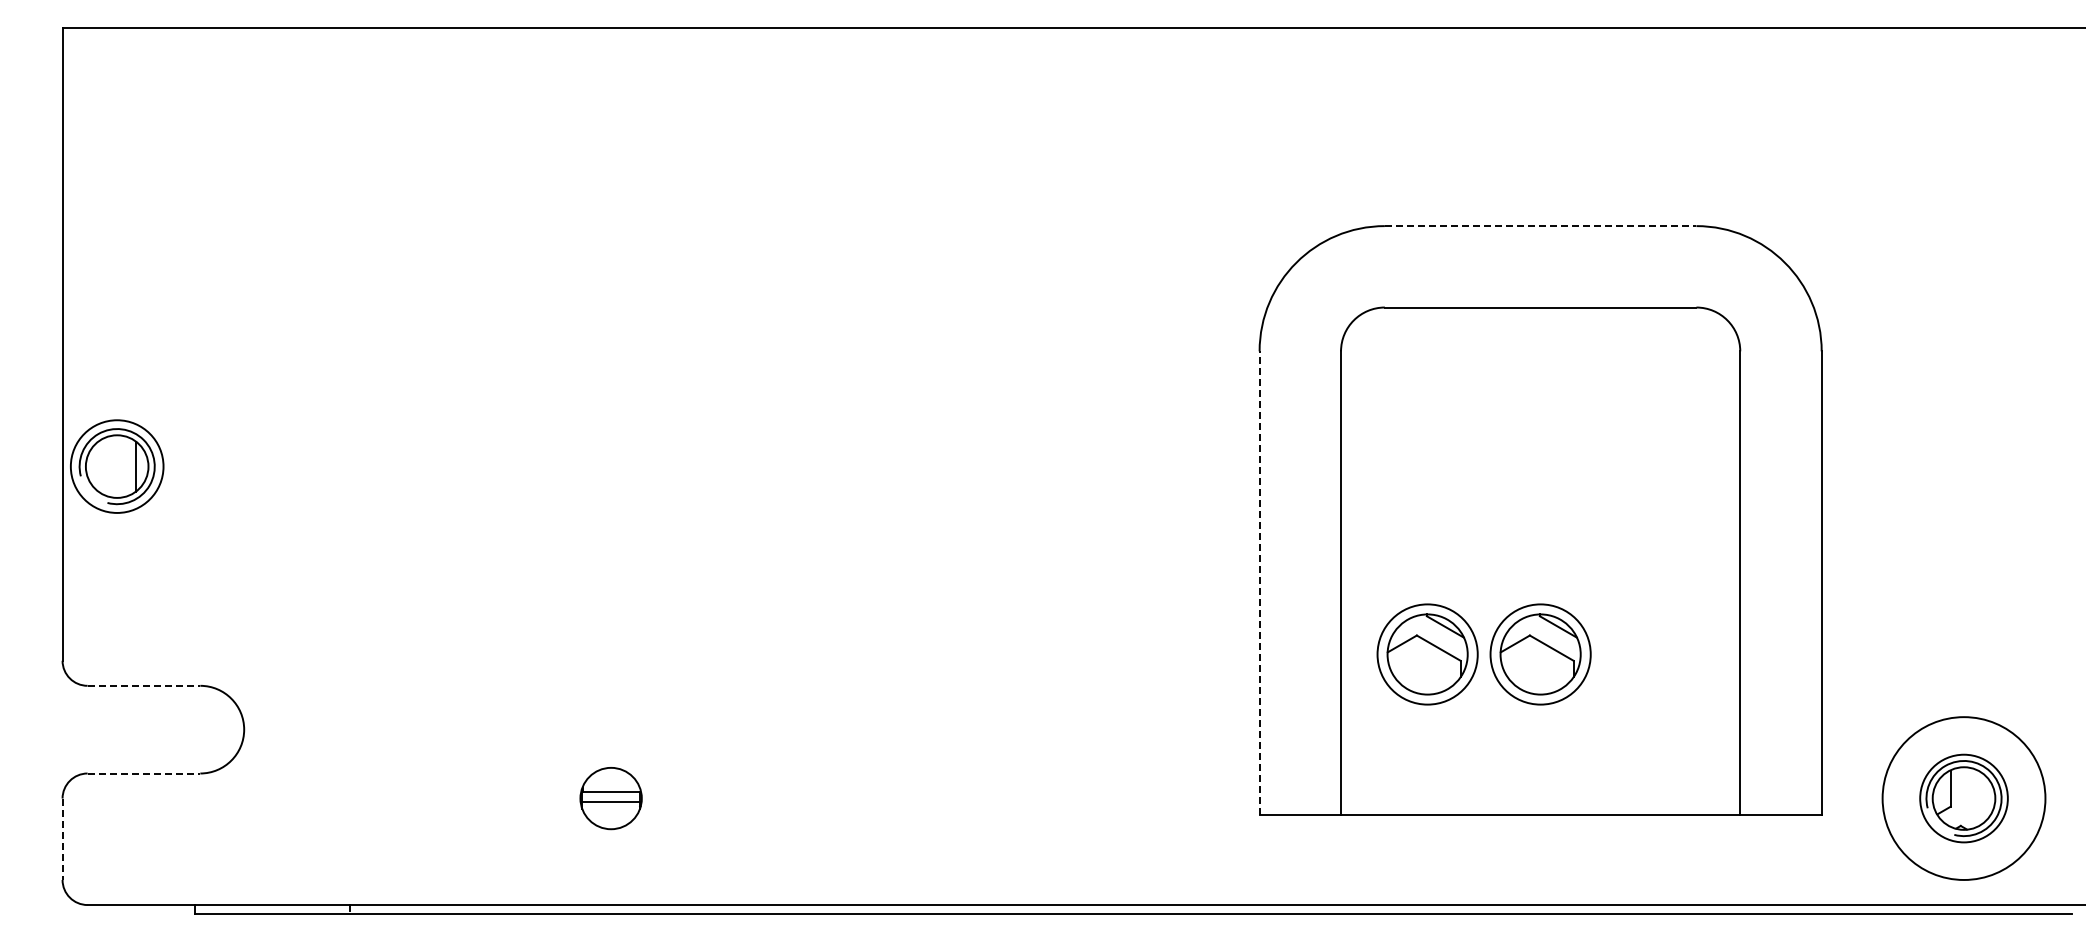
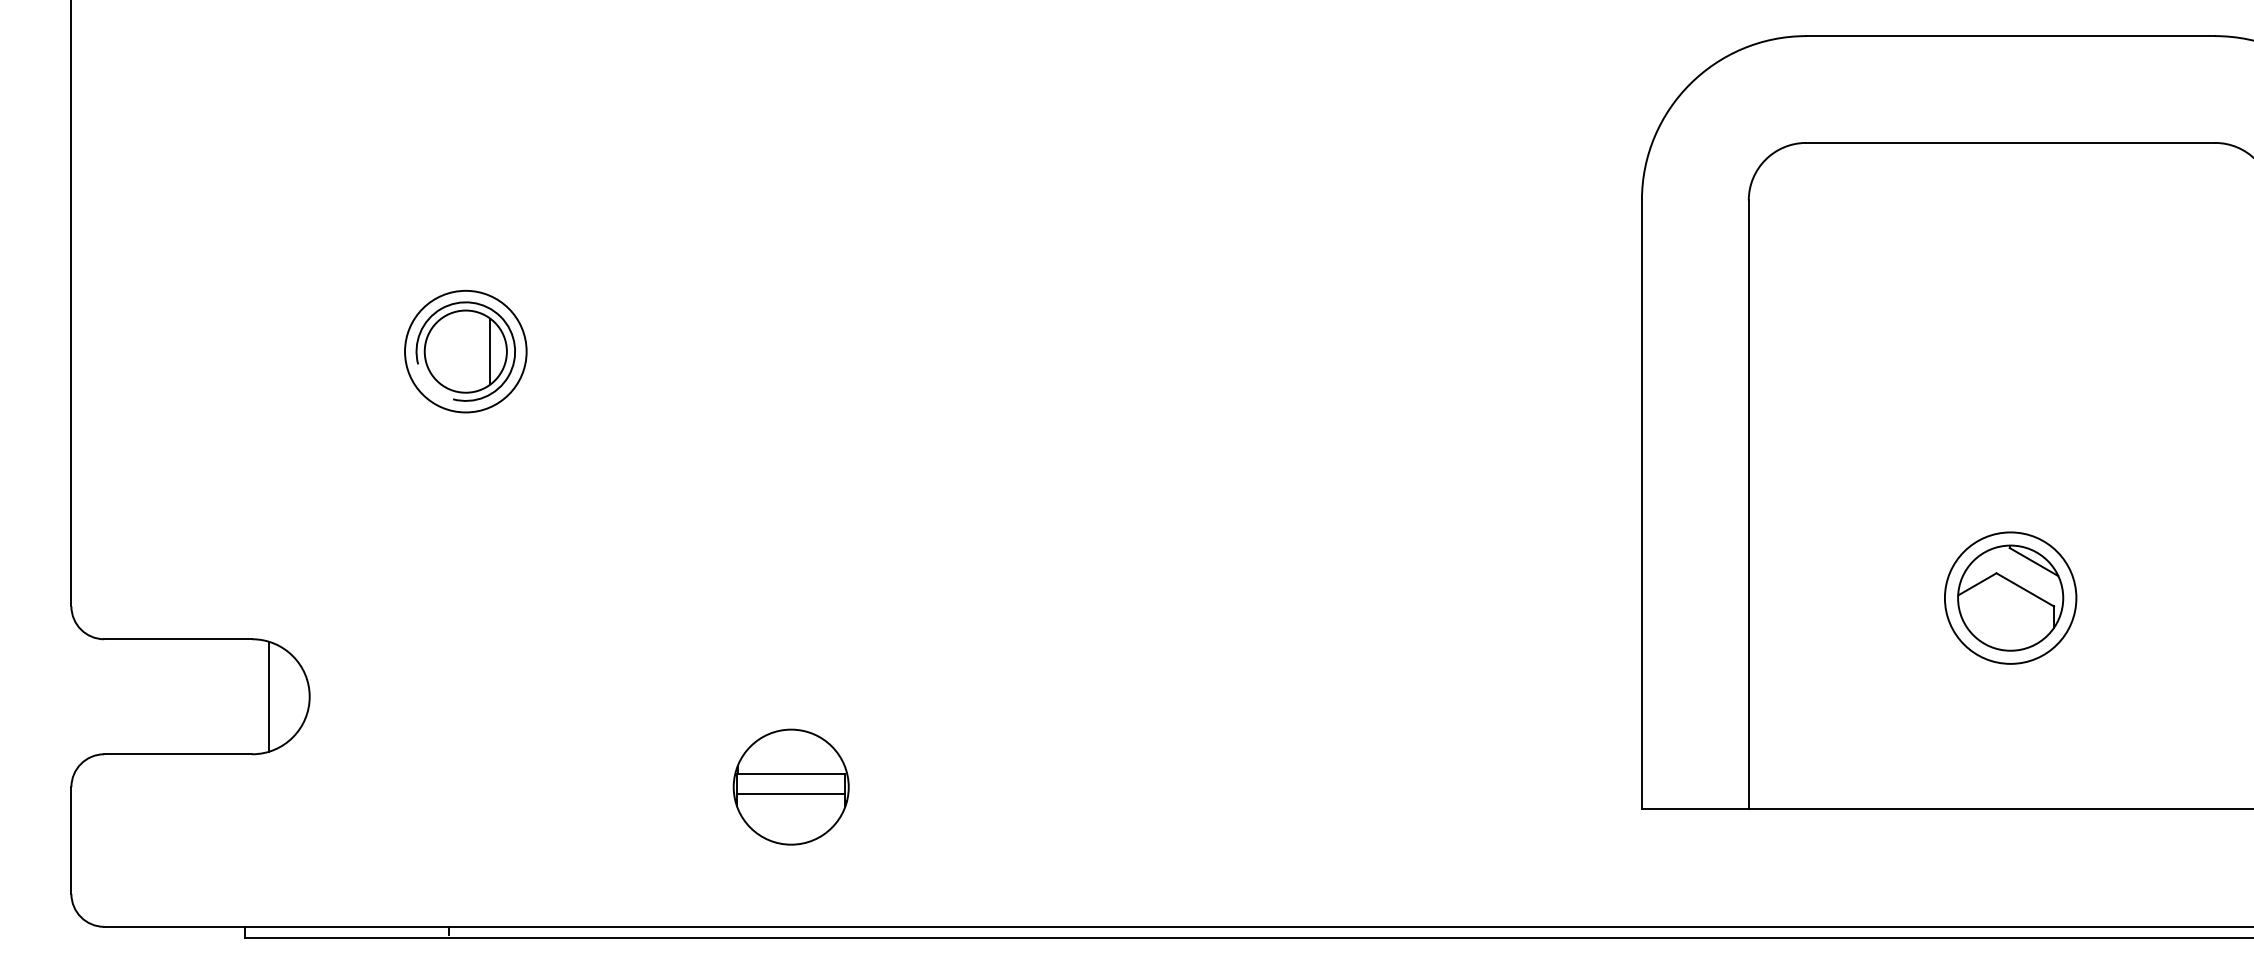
line: (1540, 226) -> (2010, 36), dashed -> solid
part: (117, 466) -> (466, 351), moved
line: (1259, 583) -> (1641, 504), dashed -> solid
part: (1427, 654) -> (1862, 598), removed
line: (144, 685) -> (178, 638), dashed -> solid
line: (212, 729) -> (268, 696), added
line: (144, 773) -> (178, 754), dashed -> solid
part: (610, 798) -> (790, 787), size x1.43
line: (62, 839) -> (71, 840), dashed -> solid

